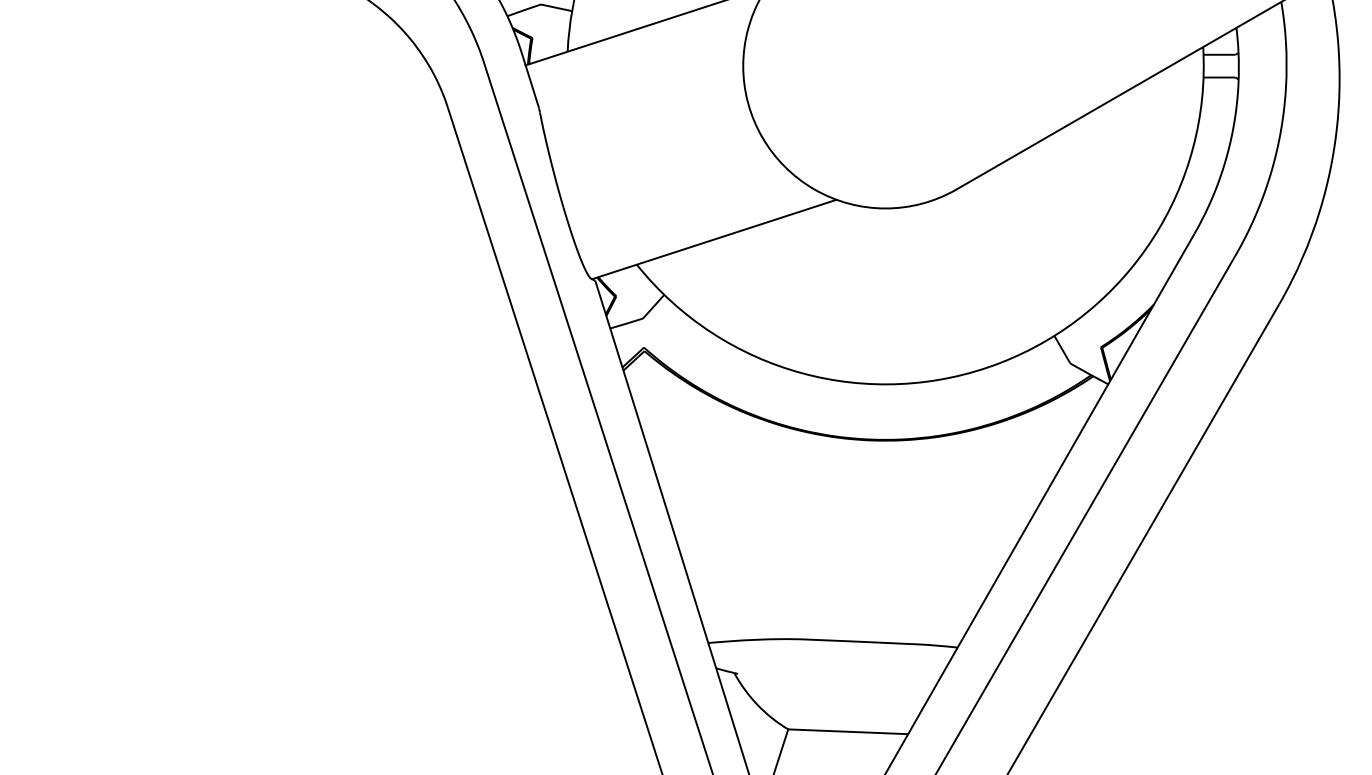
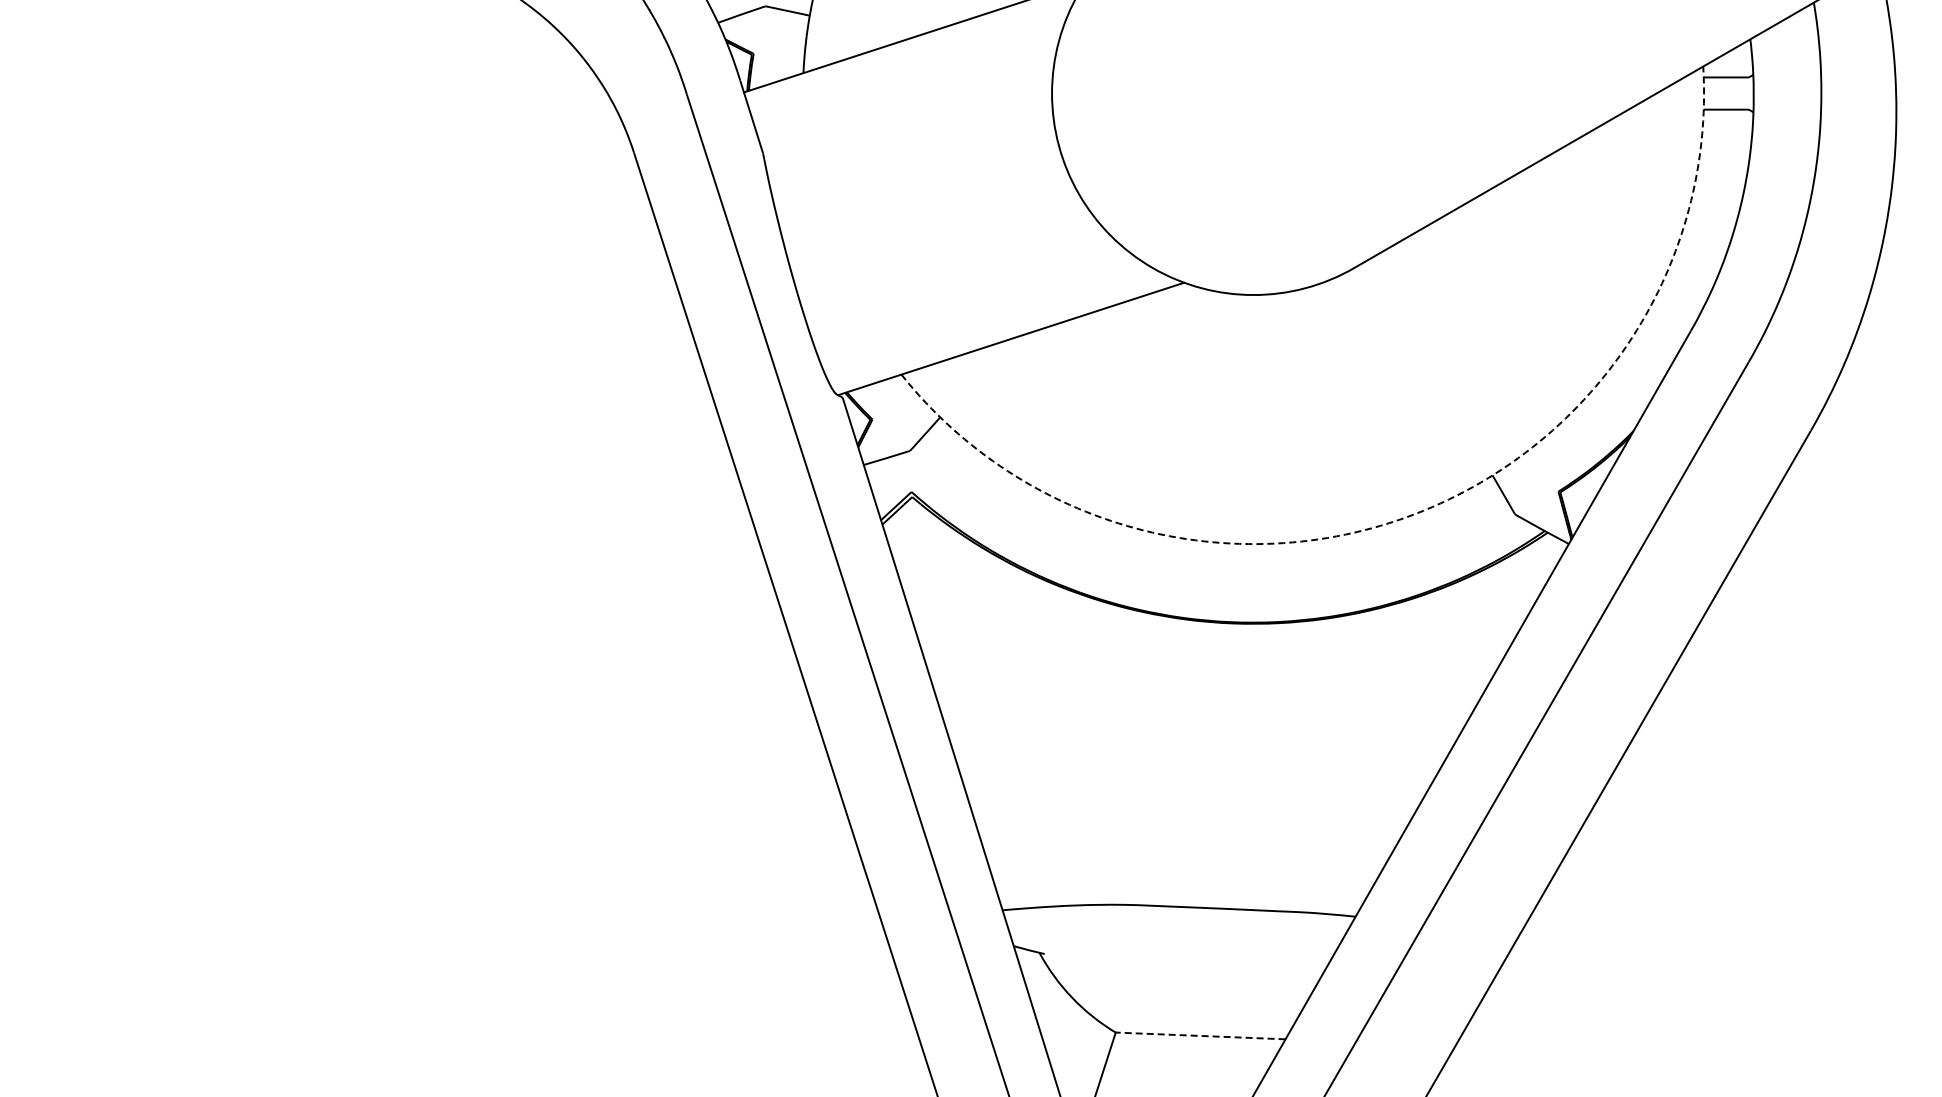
arc: (999, 363) -> (1415, 514), solid -> dashed
line: (848, 731) -> (1200, 1035), solid -> dashed

